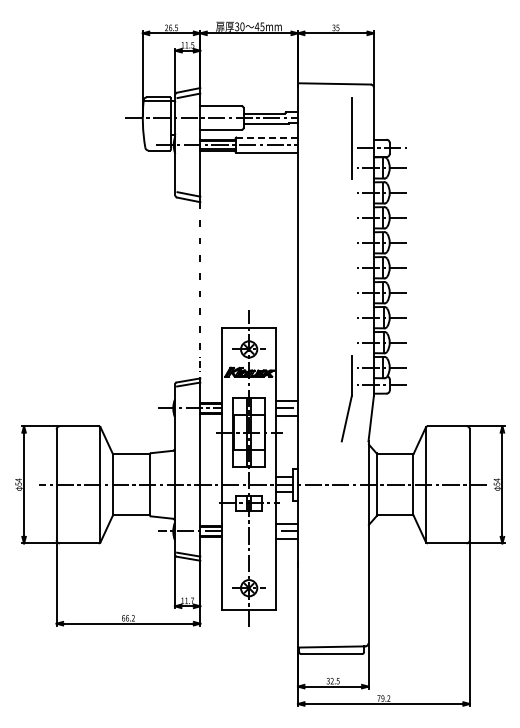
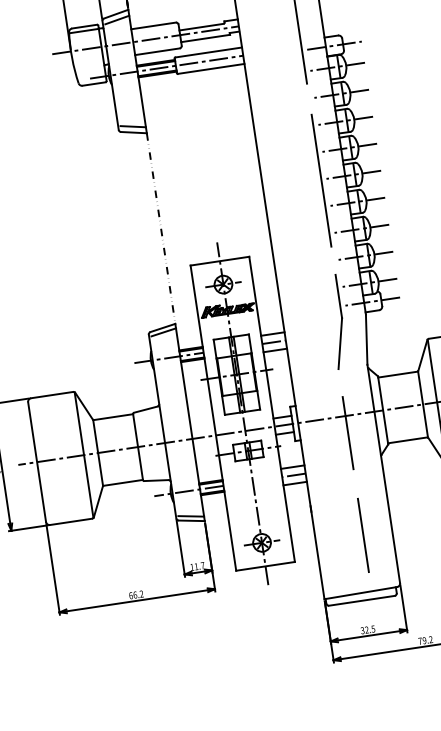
line: (267, 137) -> (209, 52), dashed -> solid
line: (351, 268) -> (321, 180), added
line: (341, 500) -> (347, 433), added
line: (341, 594) -> (362, 534), added

